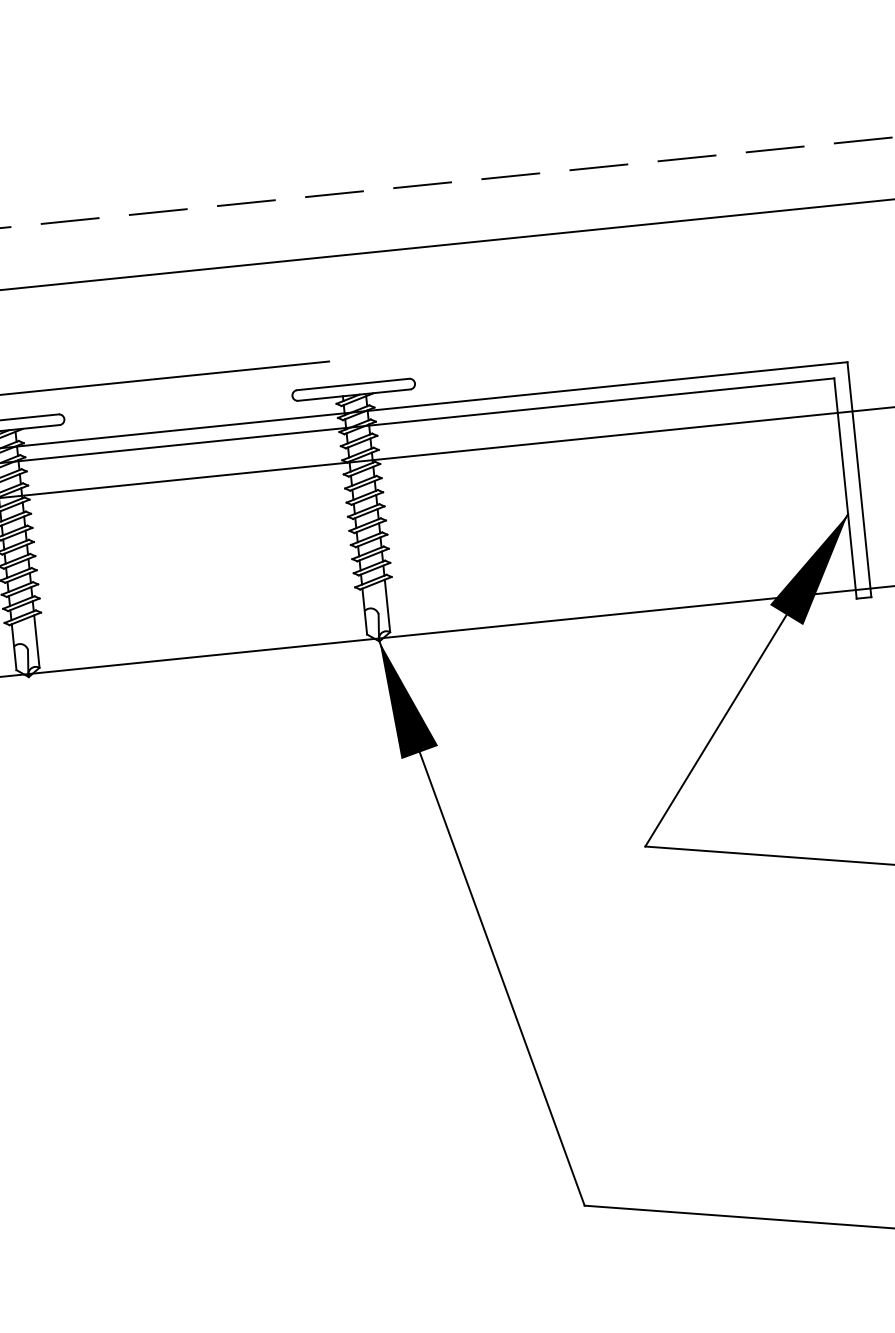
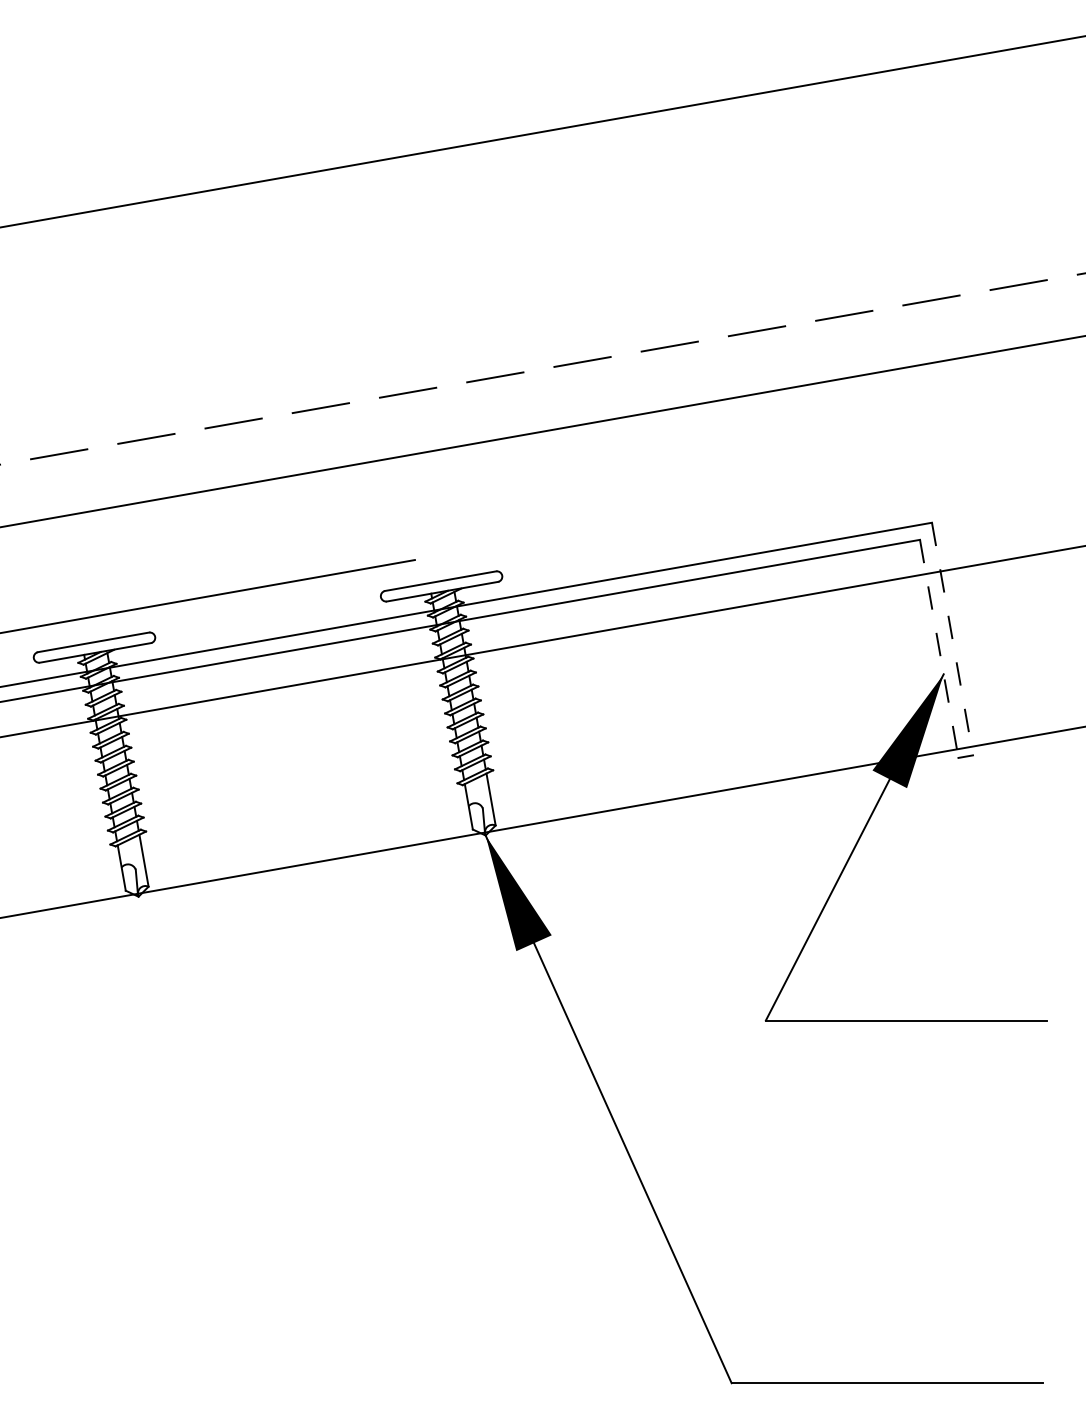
line: (859, 480) -> (952, 639), solid -> dashed
line: (845, 488) -> (939, 648), solid -> dashed

